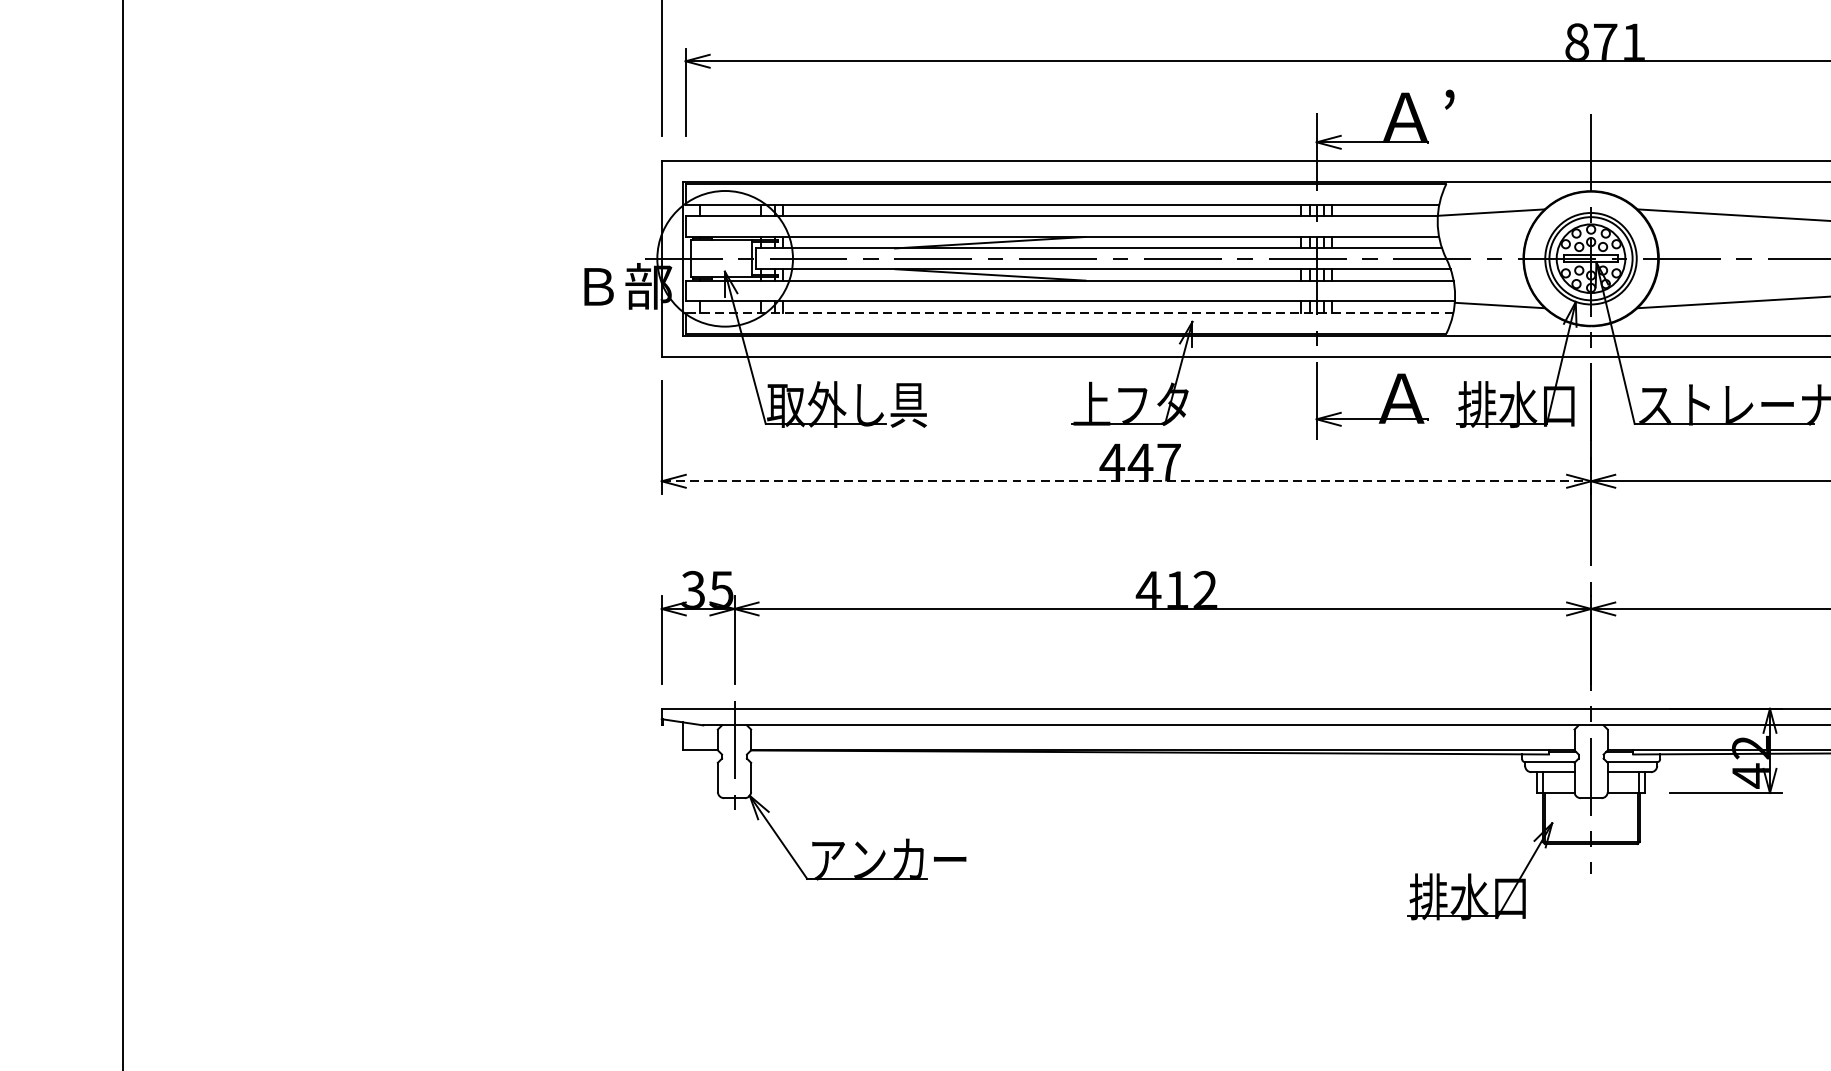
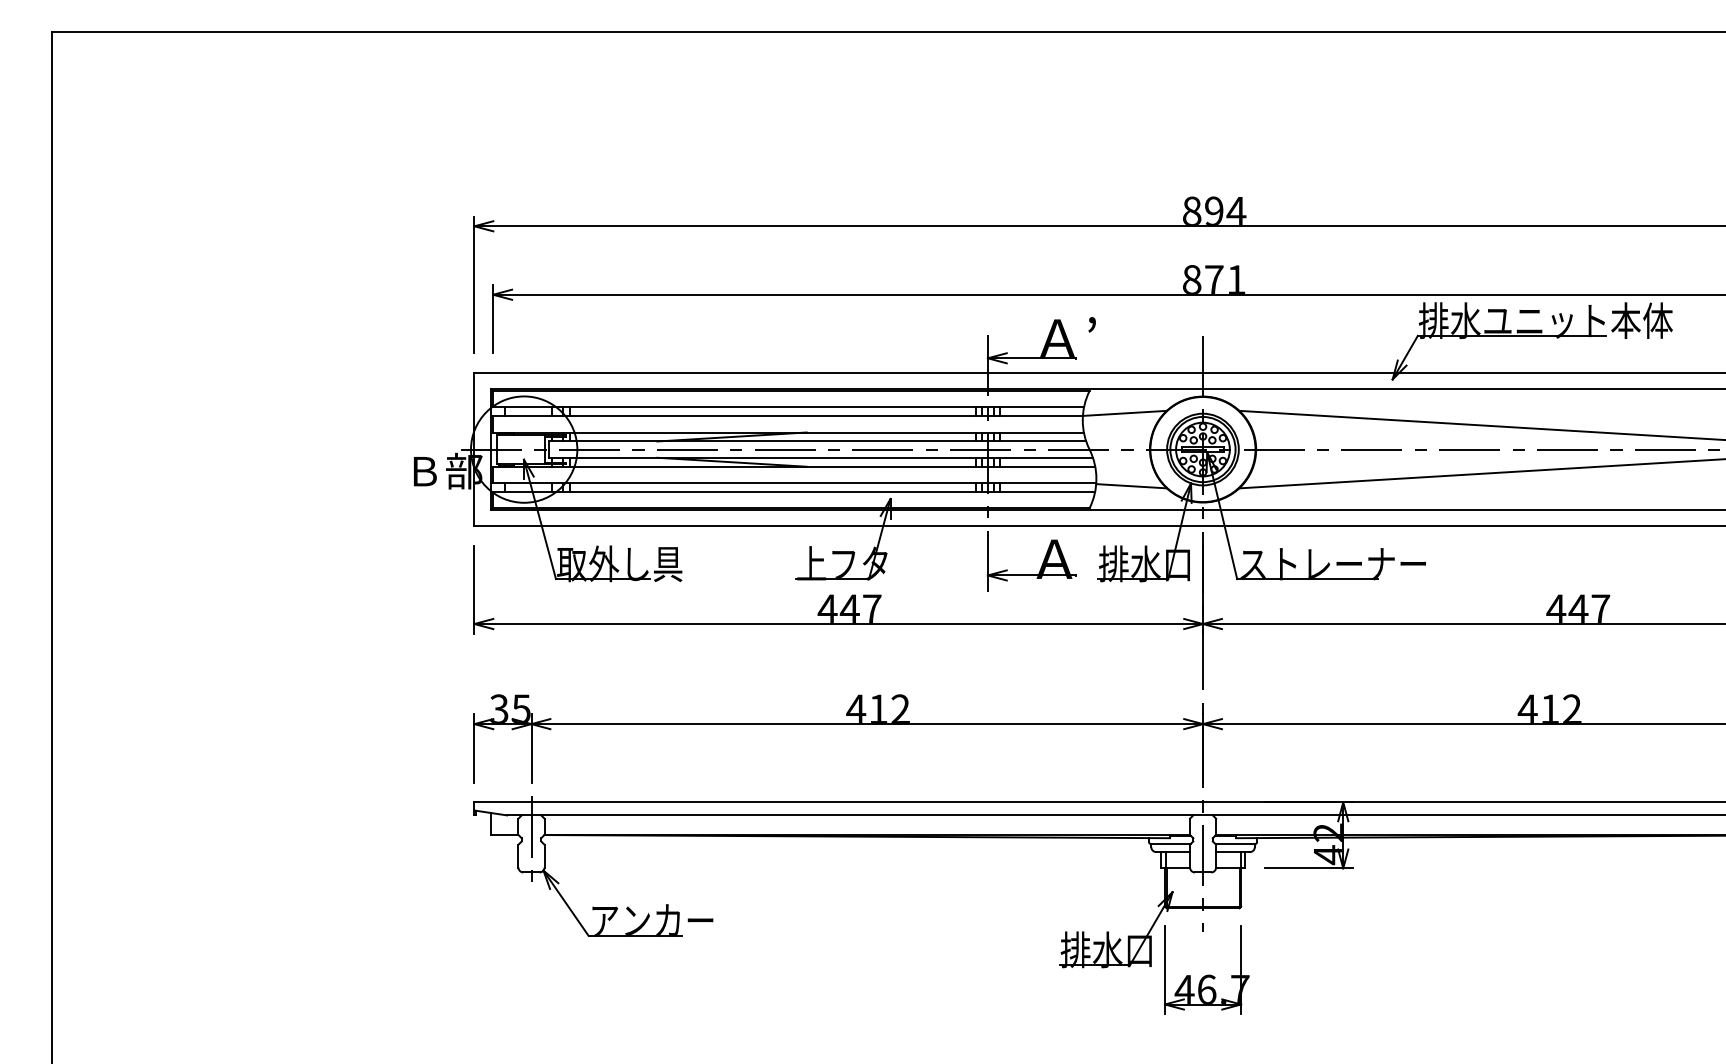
line: (1069, 313) -> (794, 492), dashed -> solid
line: (1127, 481) -> (839, 624), dashed -> solid
part: (1595, 921) -> (1206, 969), added

